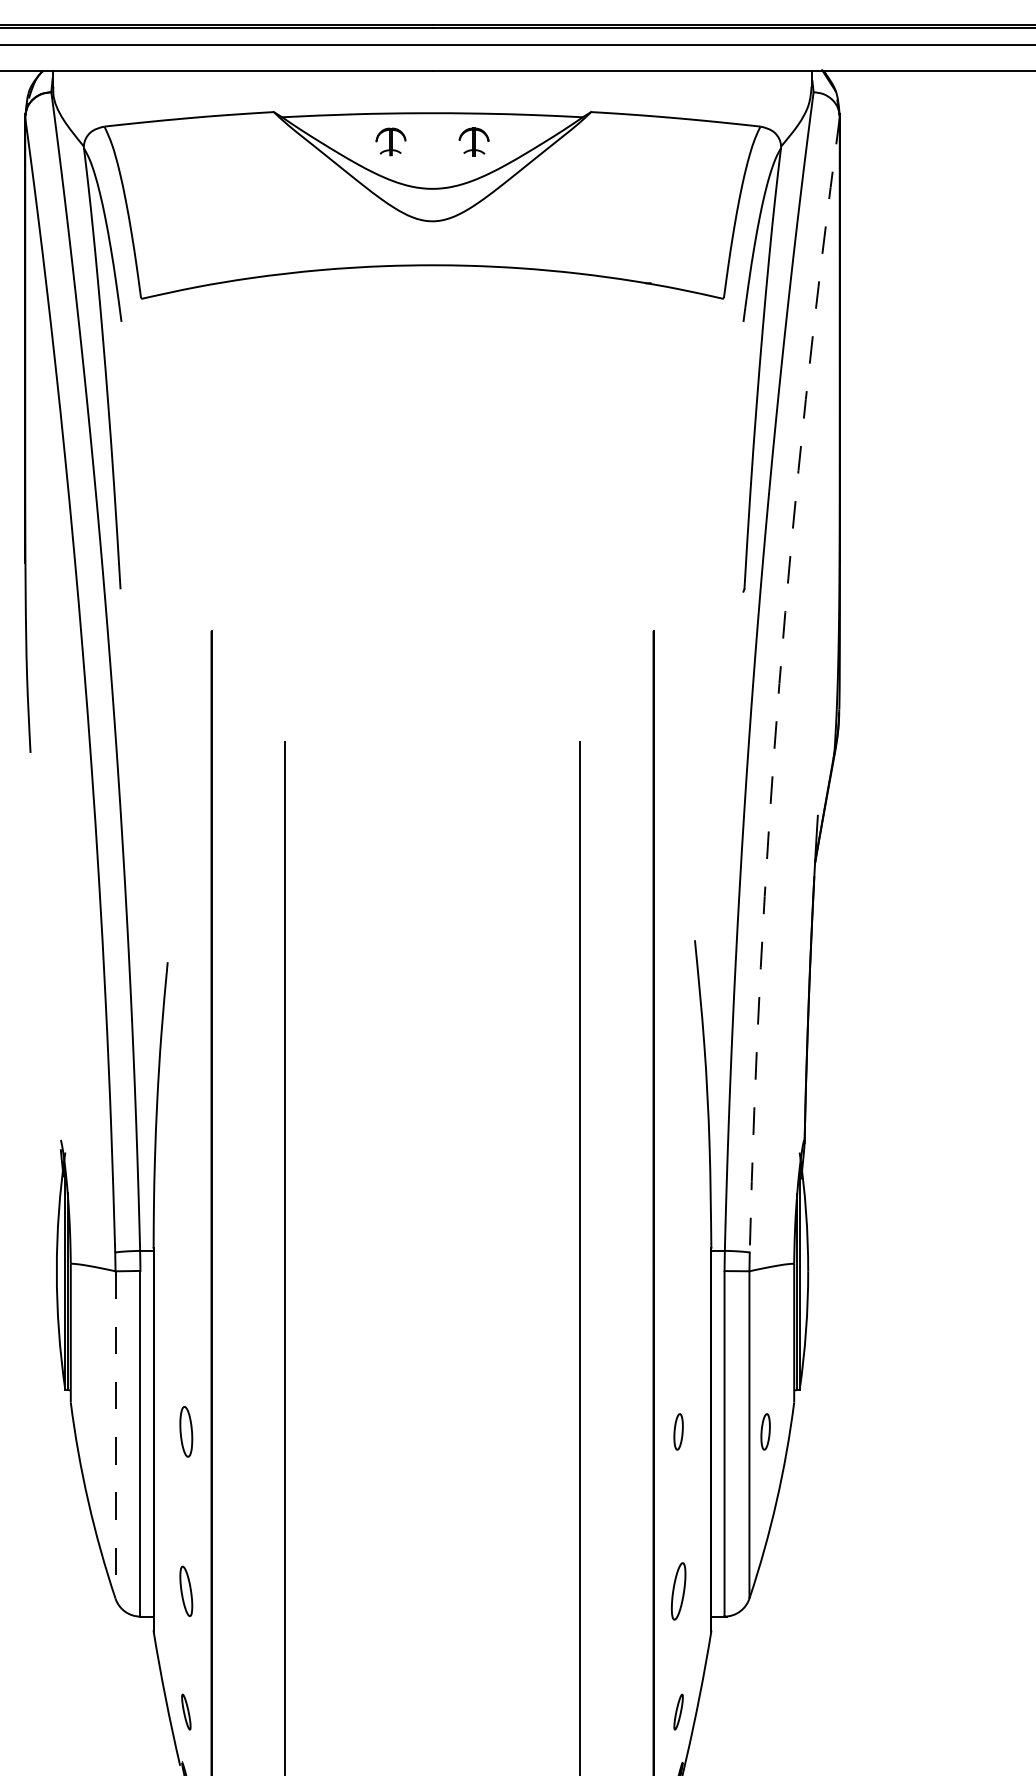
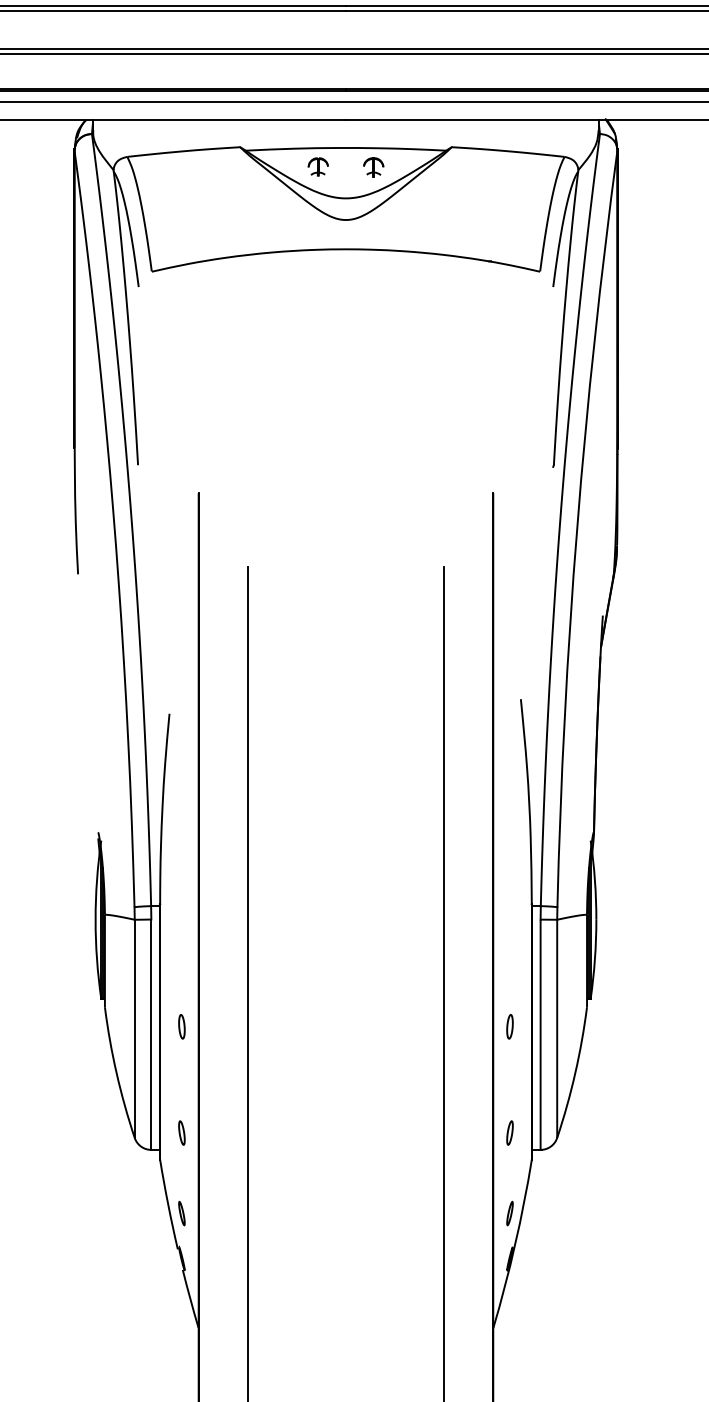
arc: (779, 684) -> (577, 528), dashed -> solid
part: (185, 1431) -> (181, 1026), size x0.71
part: (764, 1431) -> (567, 1026), removed
line: (115, 1435) -> (134, 1029), dashed -> solid
part: (185, 1590) -> (181, 1132), size x0.71
part: (677, 1590) -> (509, 1132), size x0.62

